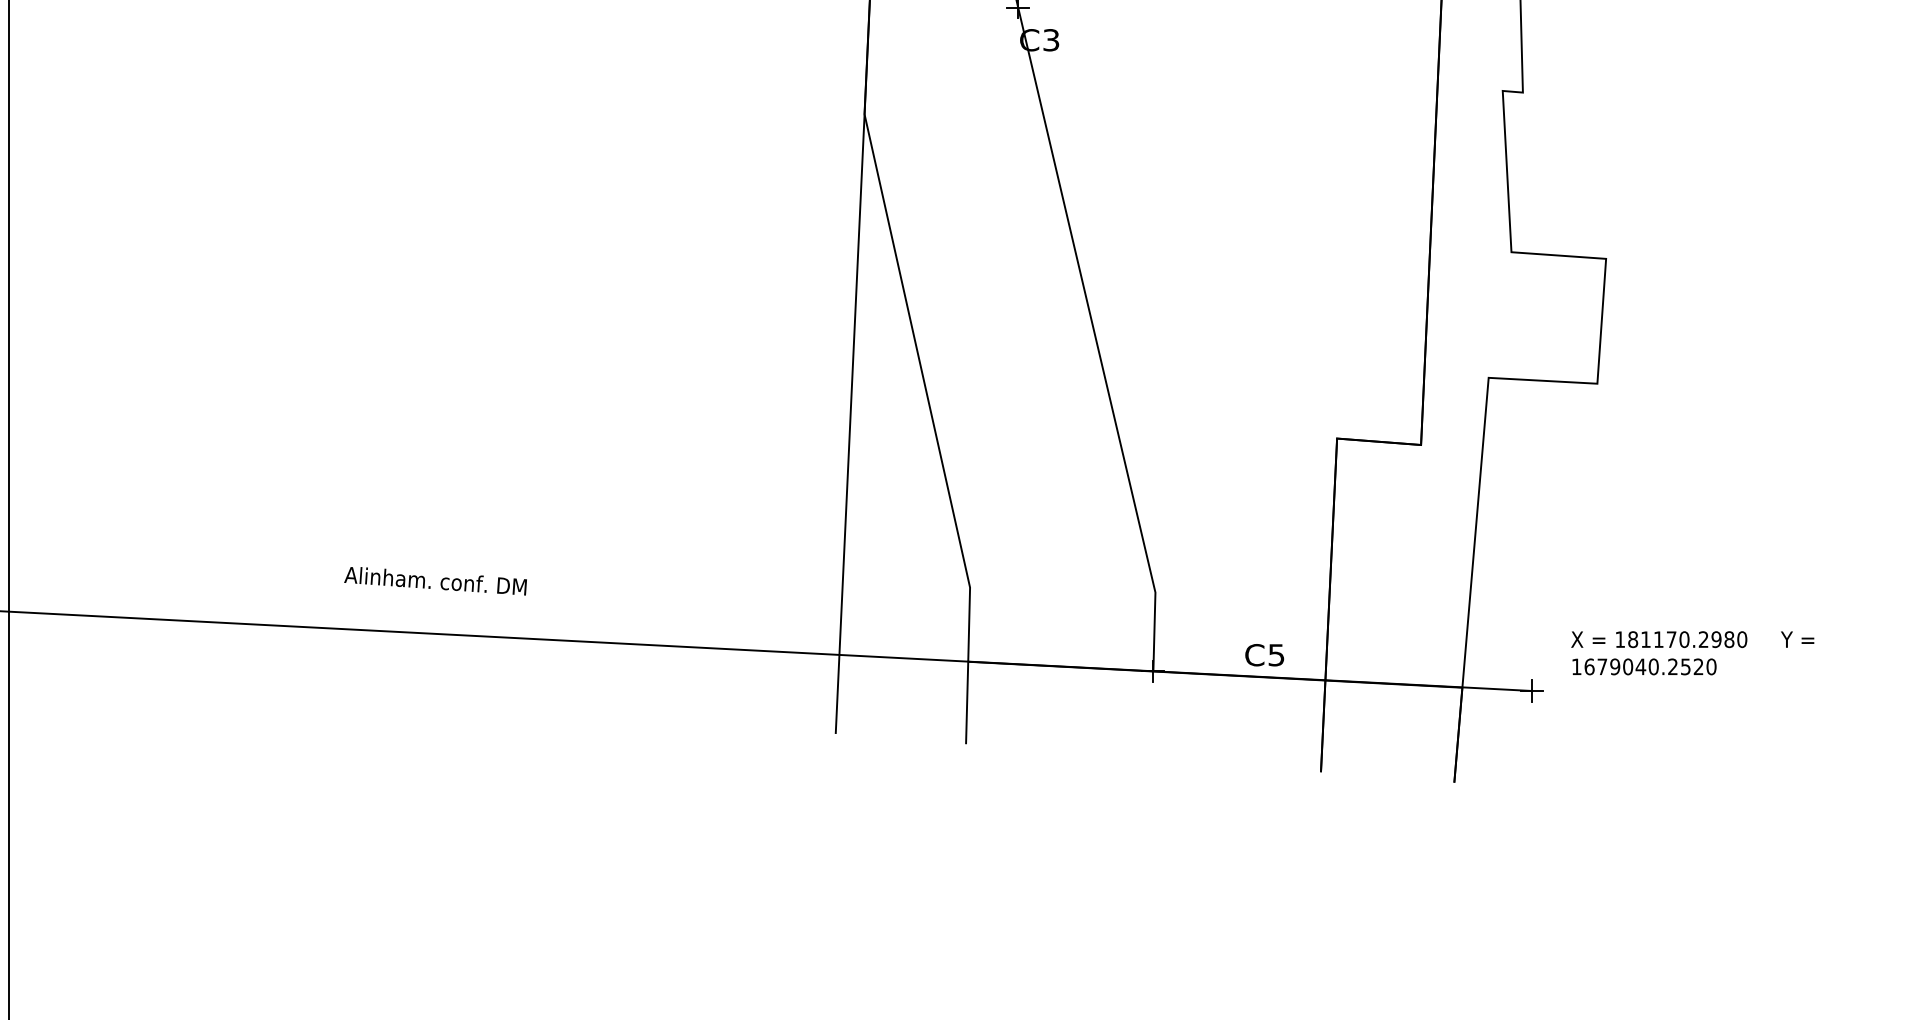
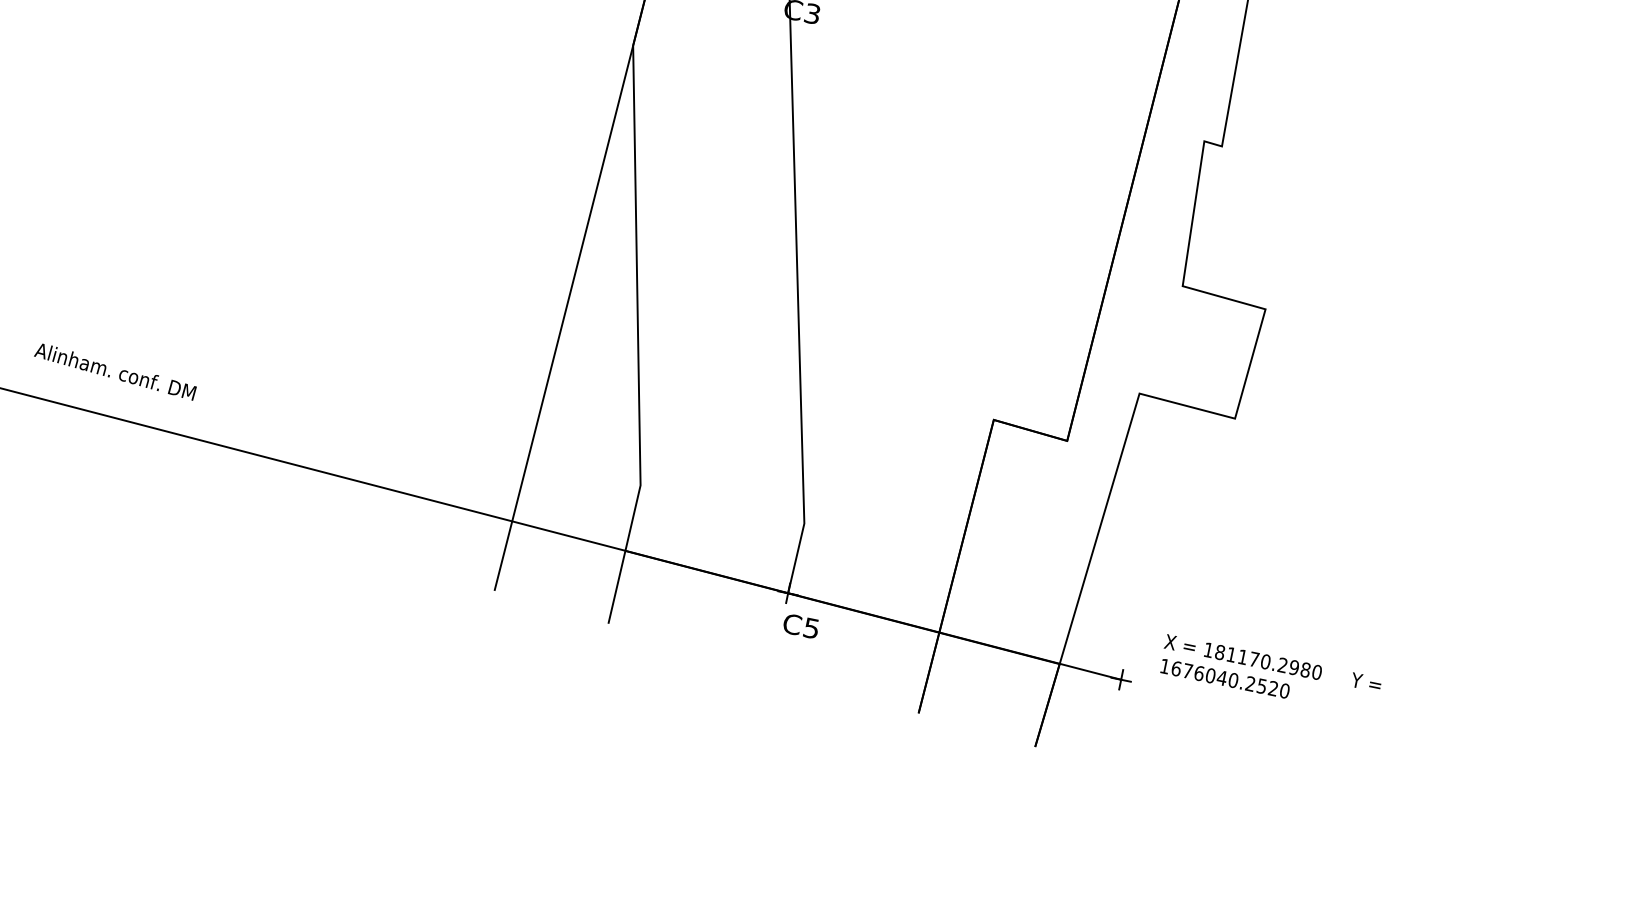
text: (435, 581) -> (115, 371), moved
text: (1264, 655) -> (800, 626), moved
text: (1615, 666) -> (1199, 673), 1679040.2520 -> 1676040.2520

